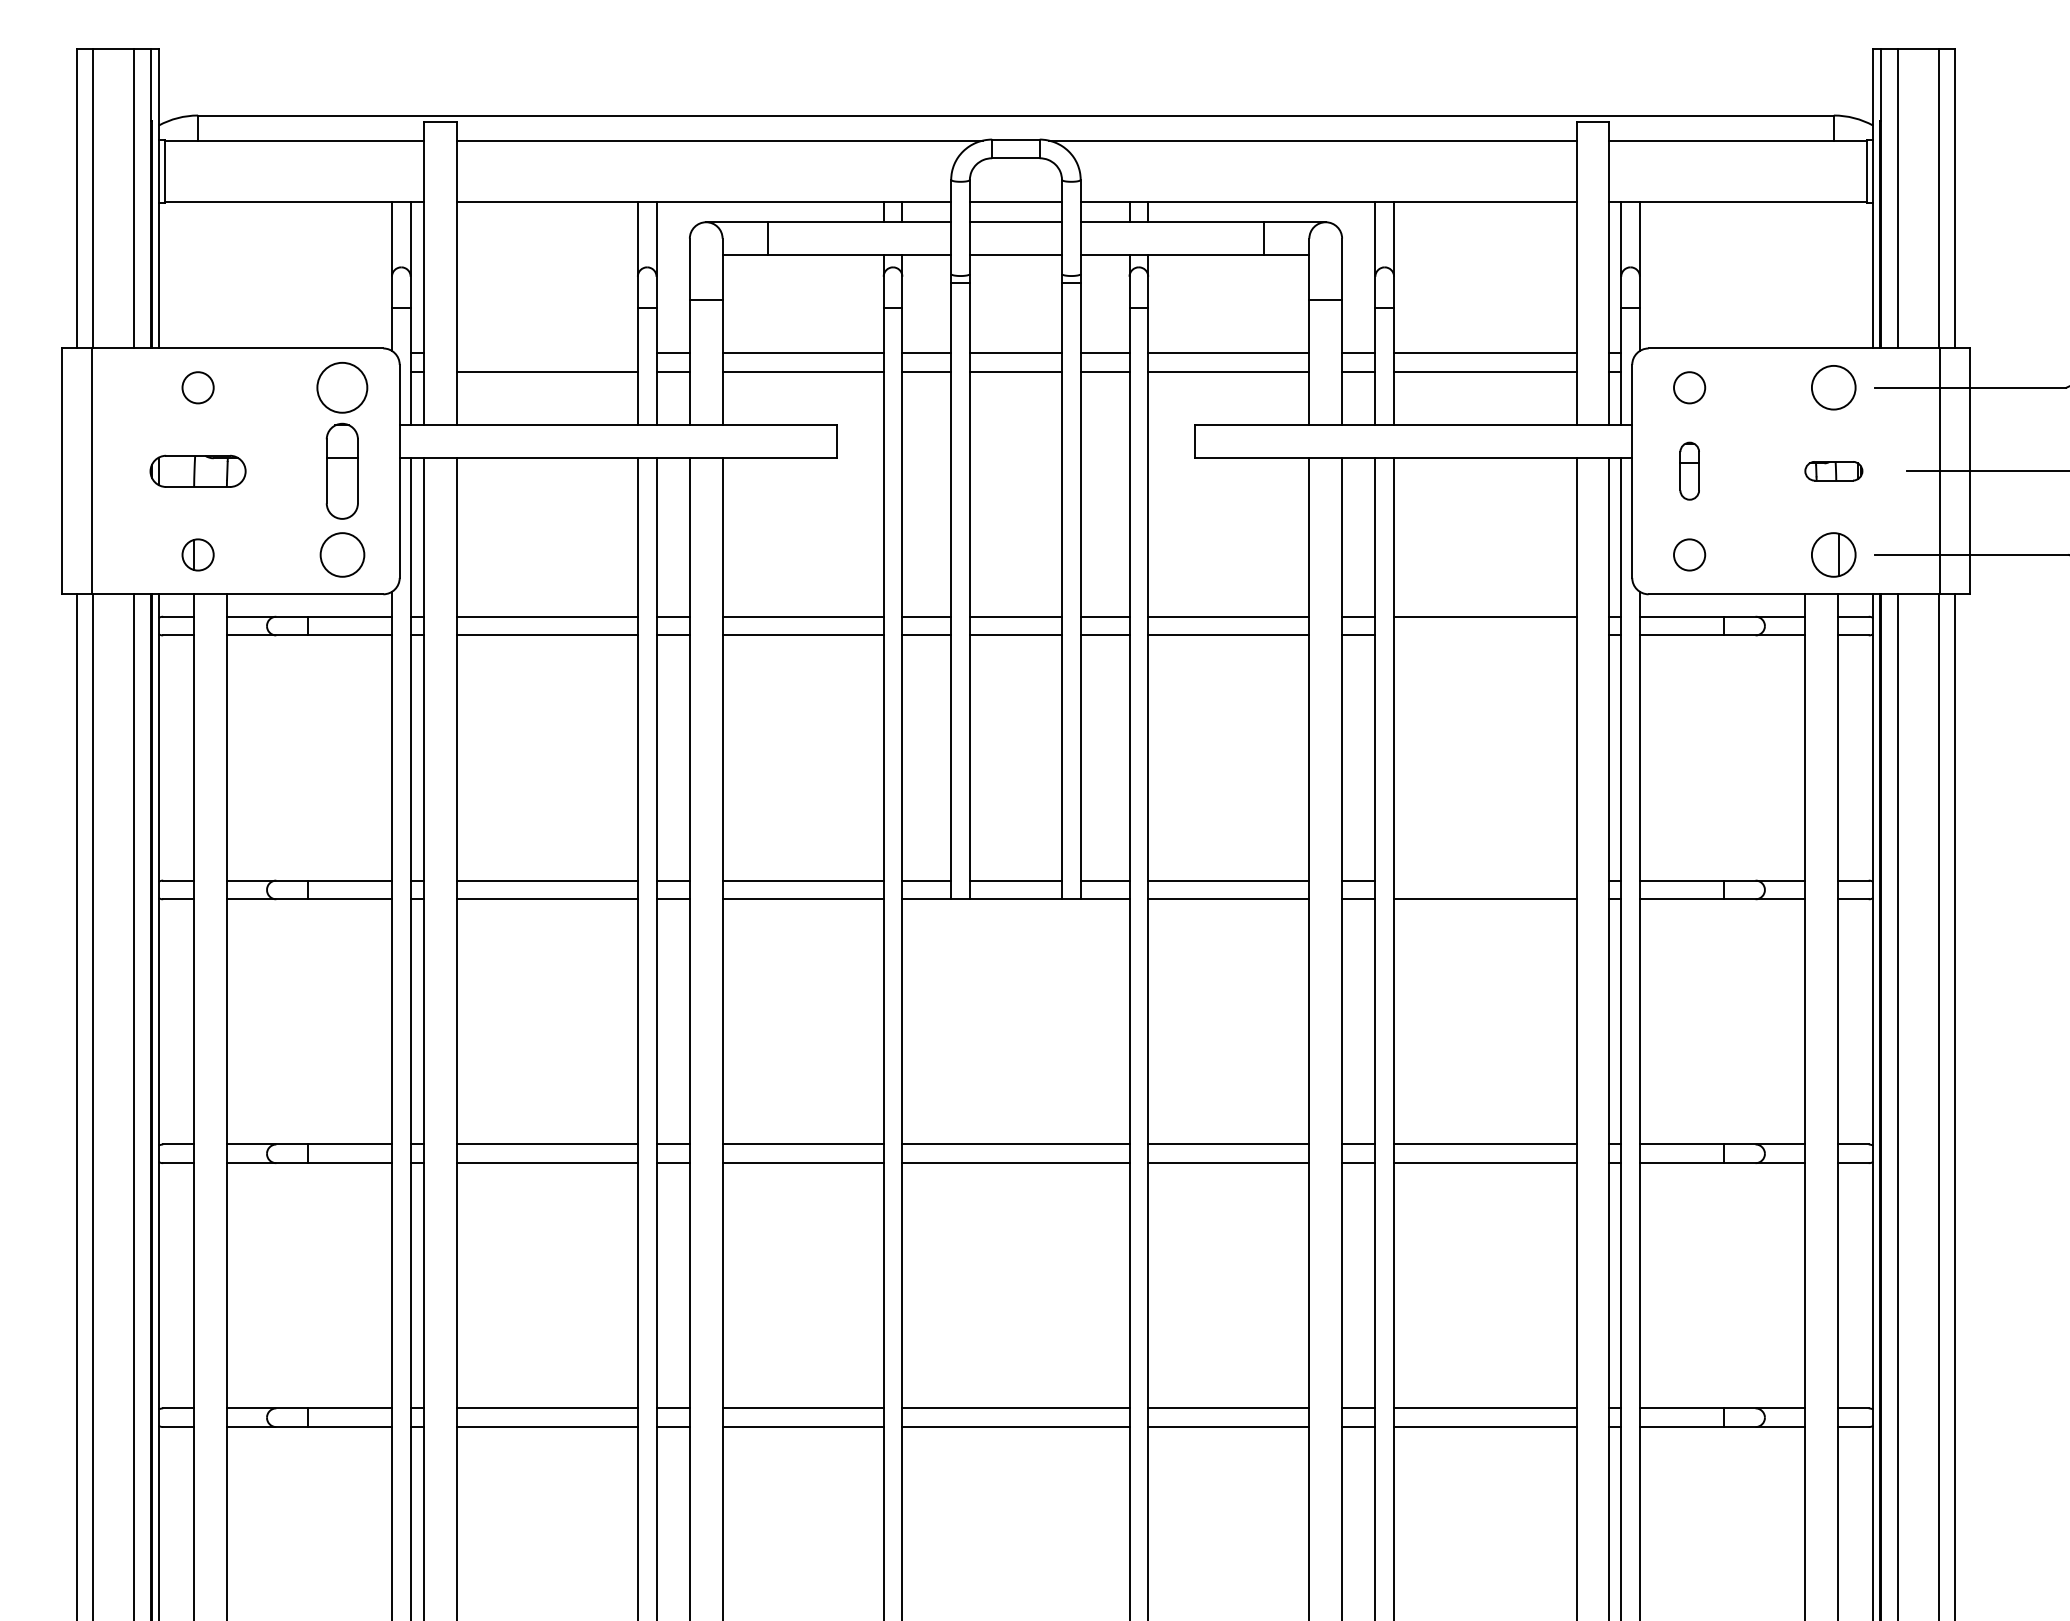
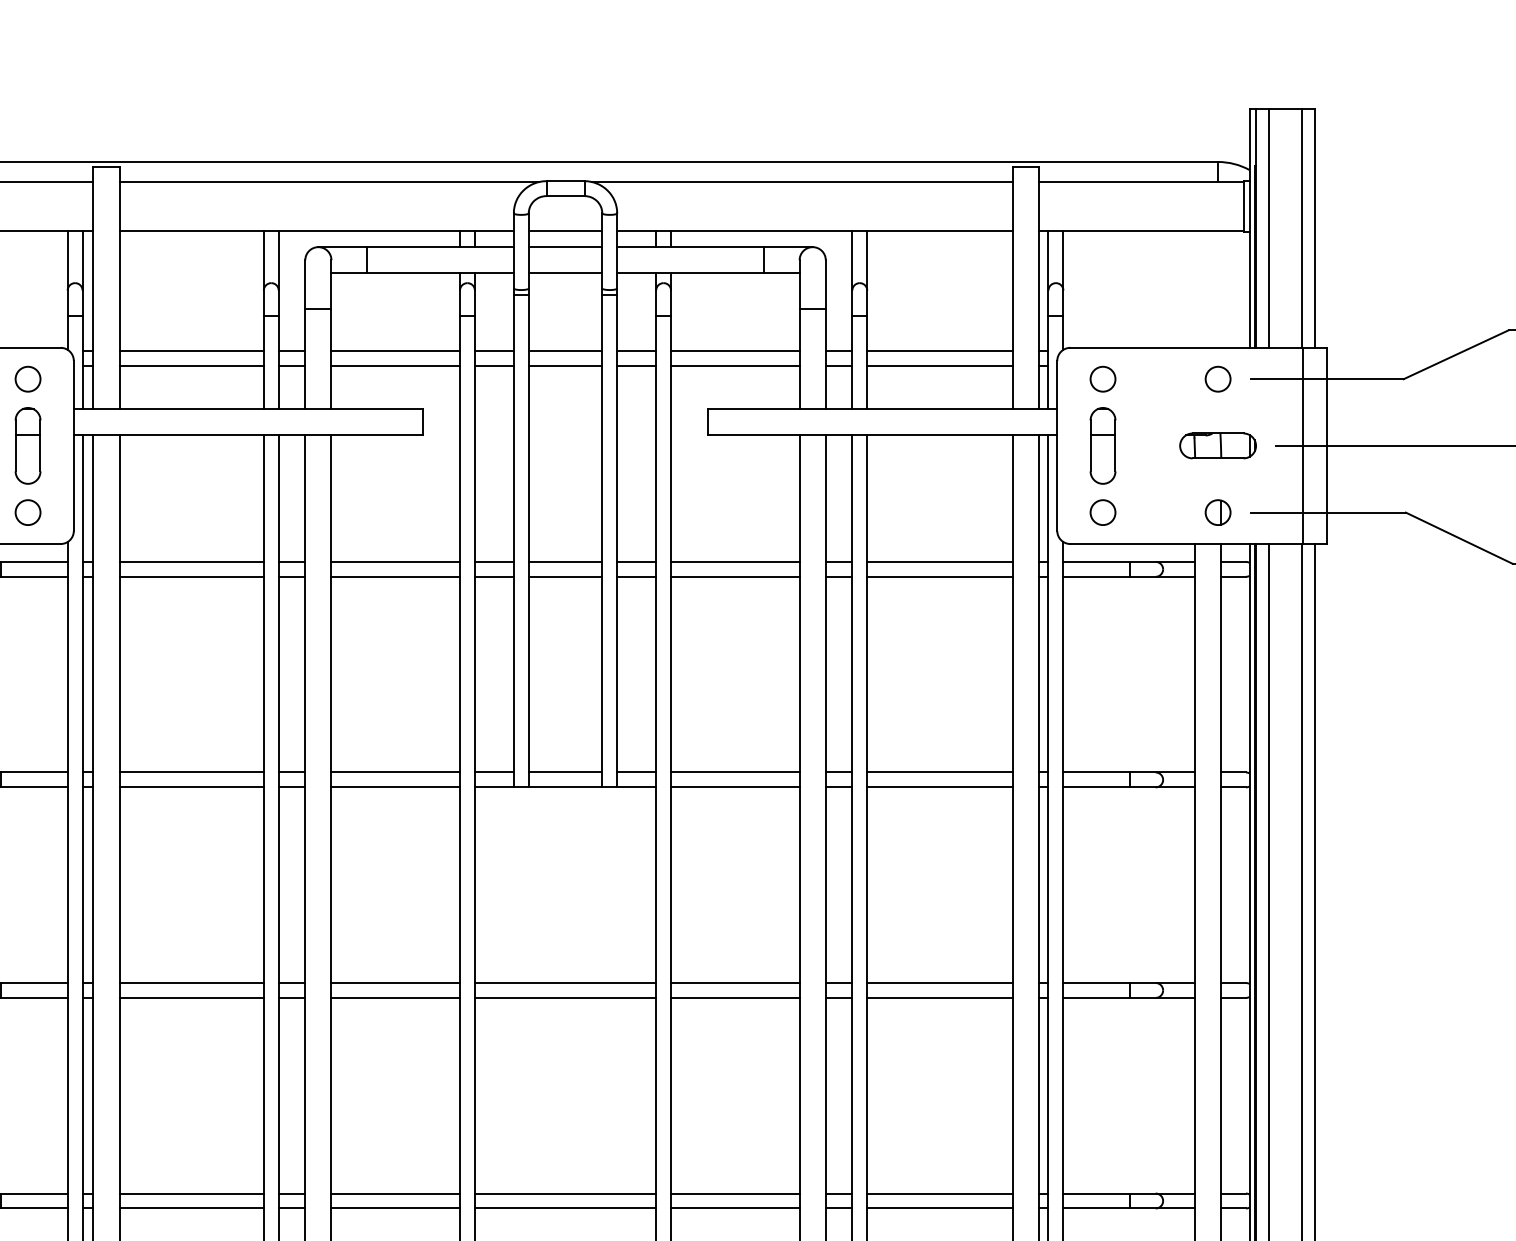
line: (547, 352) -> (191, 351), added
circle: (341, 387) -> (27, 378), size x0.62
circle: (1833, 387) -> (1217, 378), size x0.71
part: (1689, 470) -> (1102, 445), size x1.67
part: (1833, 470) -> (1217, 445), size x1.67
circle: (341, 554) -> (27, 512), size x0.71
part: (1833, 554) -> (1217, 512), size x0.71
line: (1485, 635) -> (940, 576), added
line: (1485, 880) -> (940, 772), added

